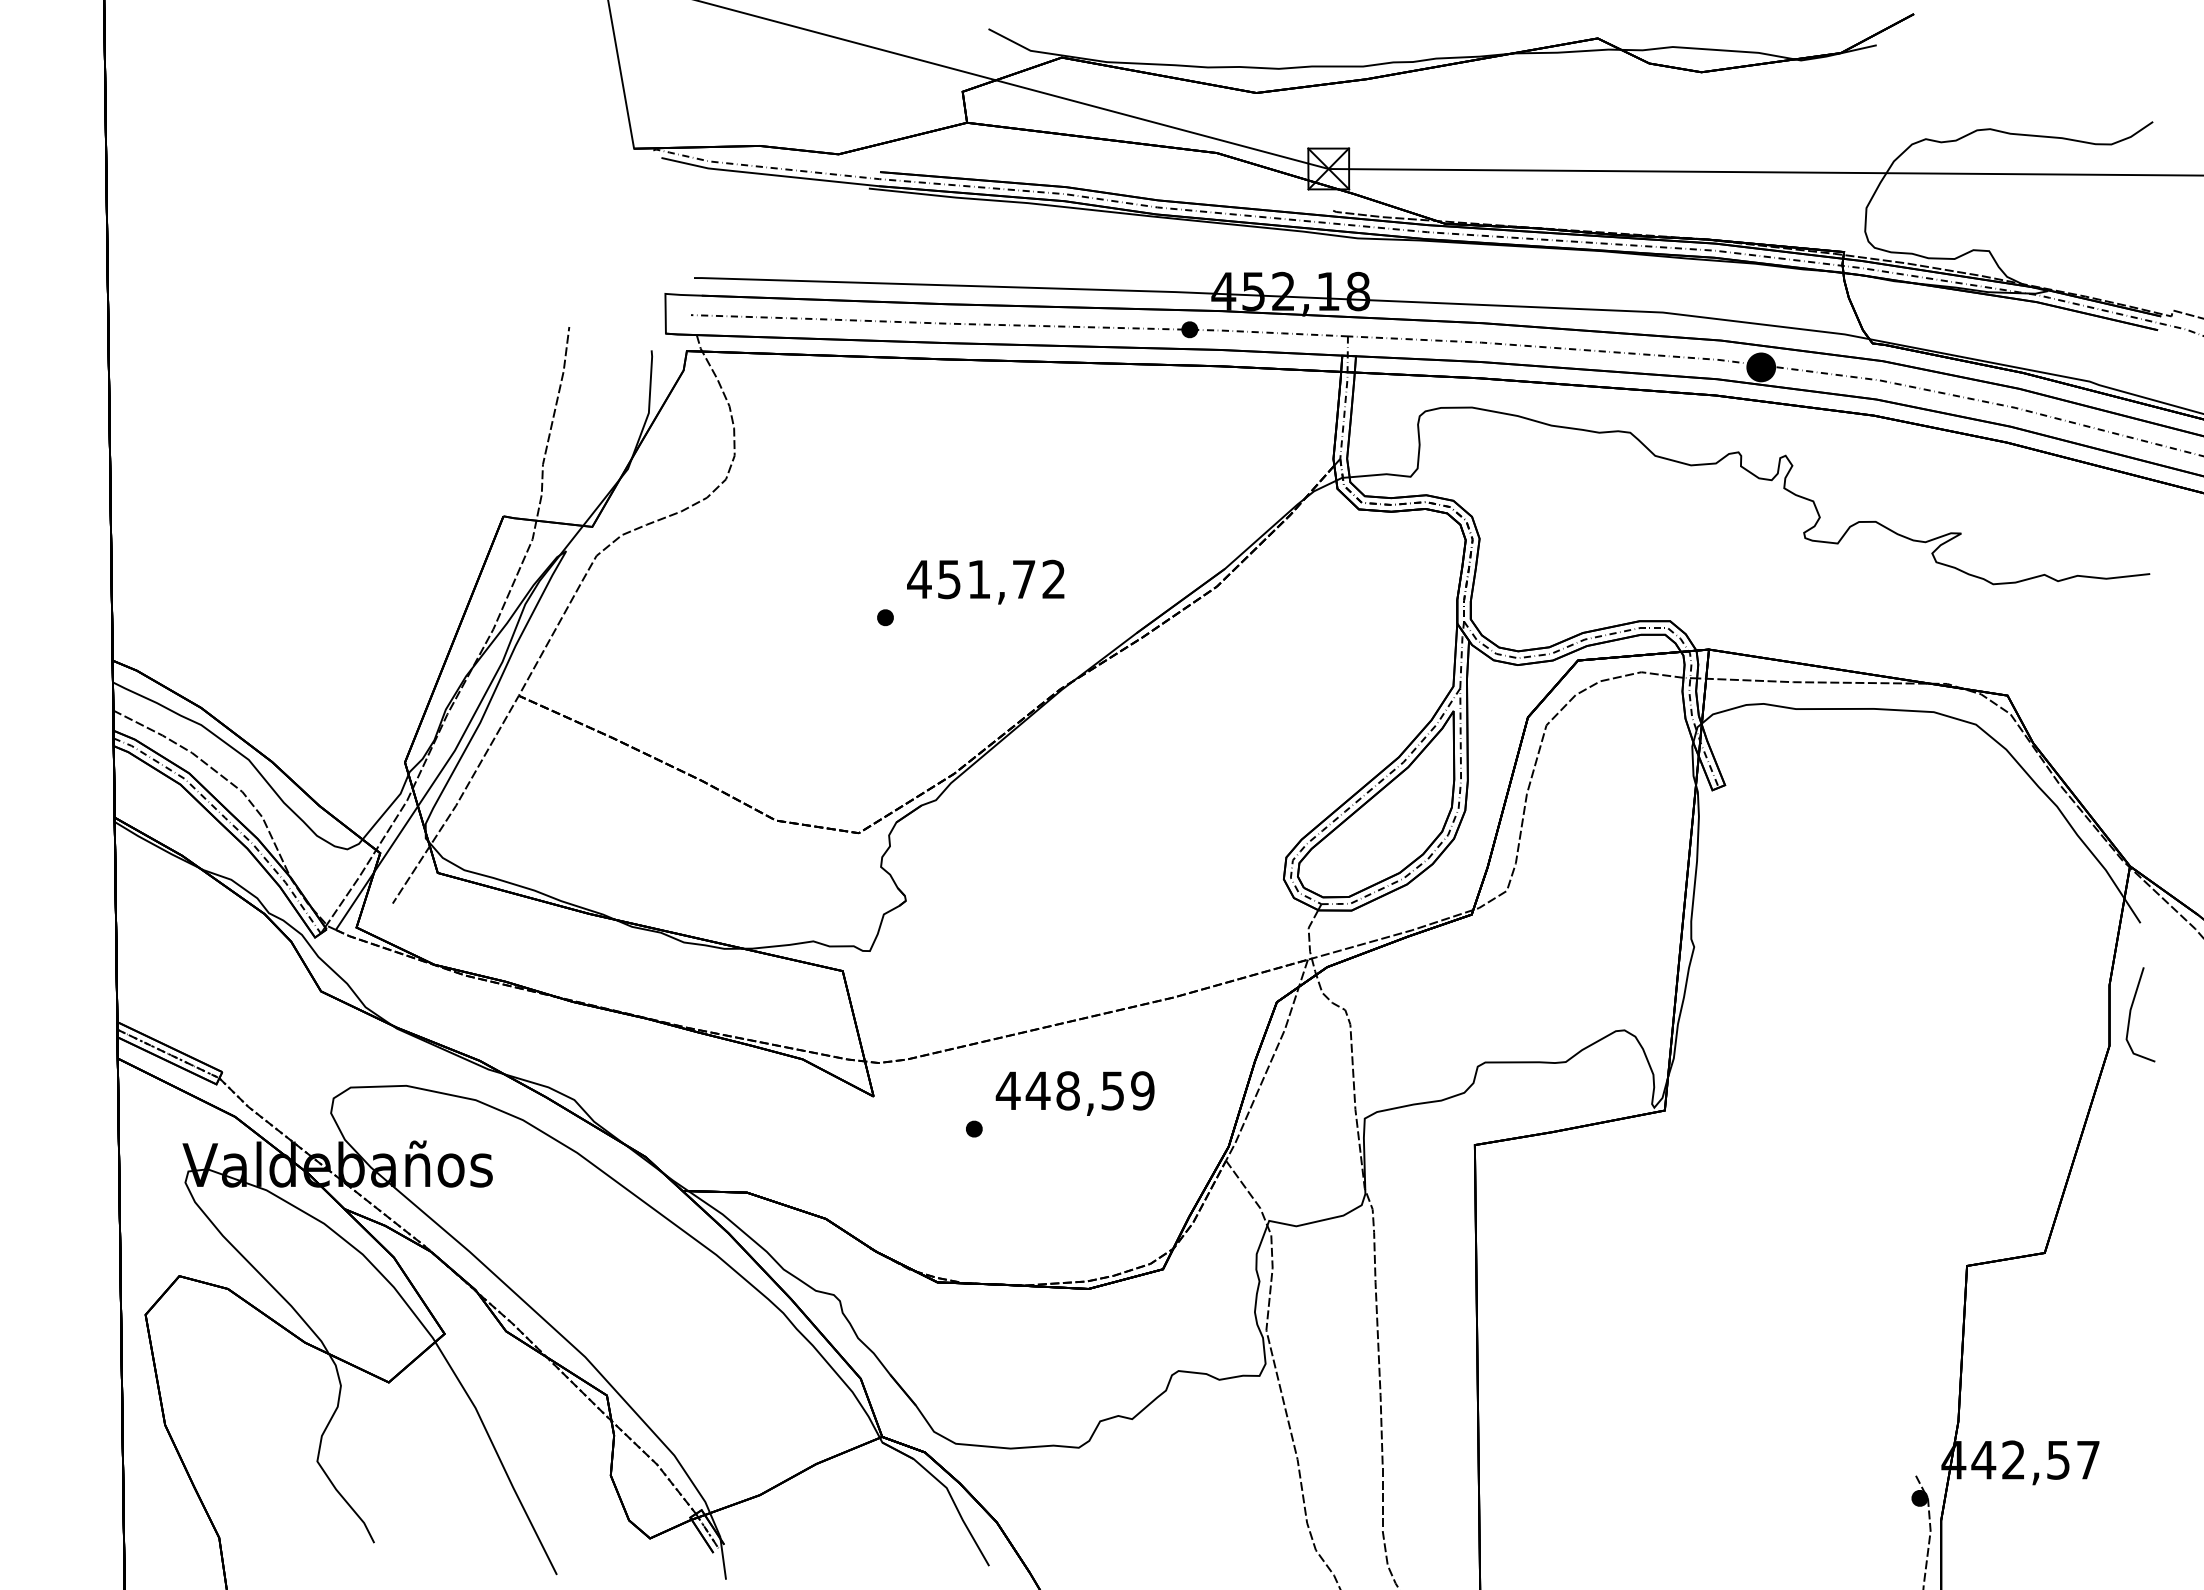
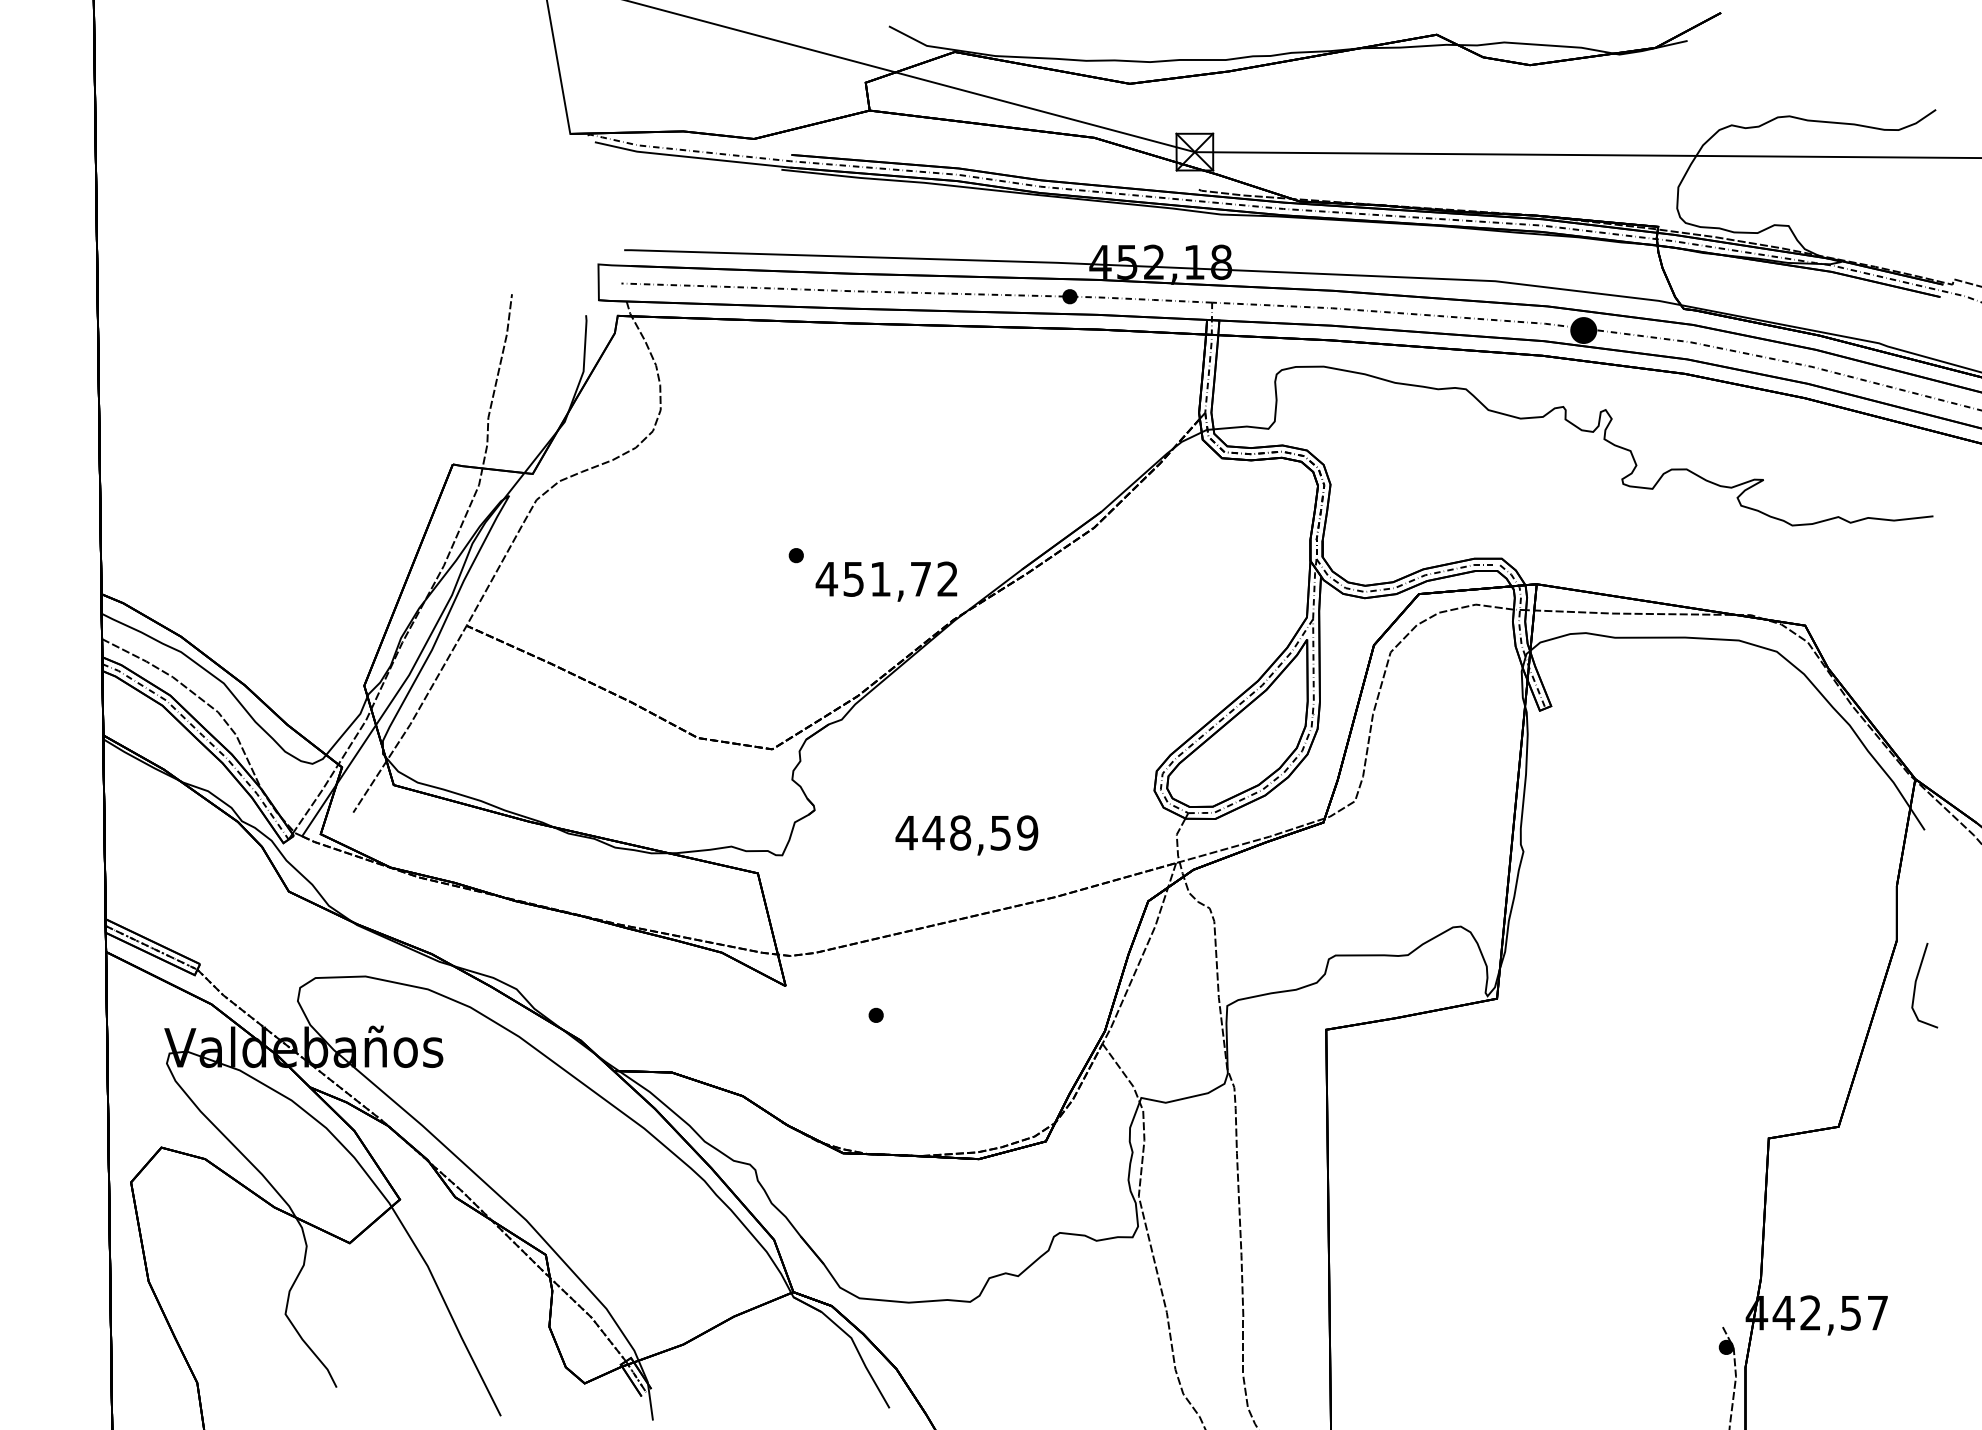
text: (985, 582) -> (886, 581), moved
line: (2131, 1014) -> (1916, 985), moved
text: (1074, 1093) -> (966, 835), moved

